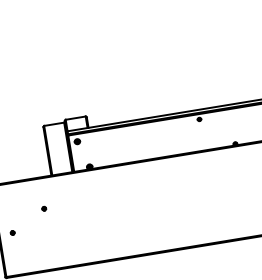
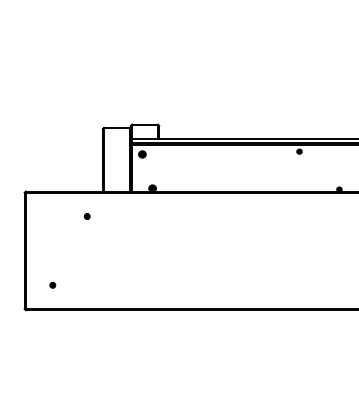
part: (43, 208) -> (86, 216), moved
part: (12, 233) -> (52, 285), moved

